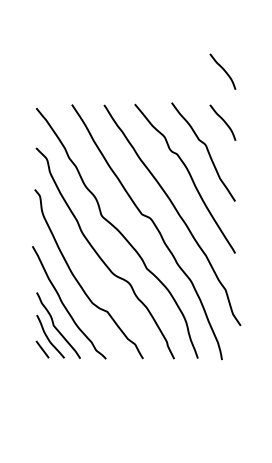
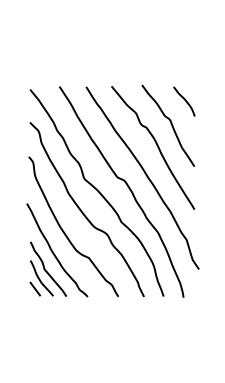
curve: (223, 70) -> (184, 58), removed

